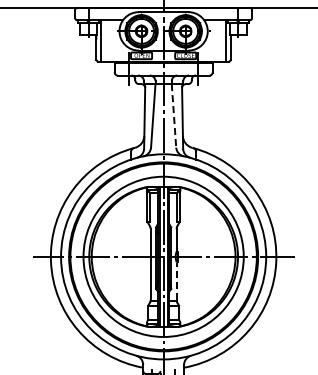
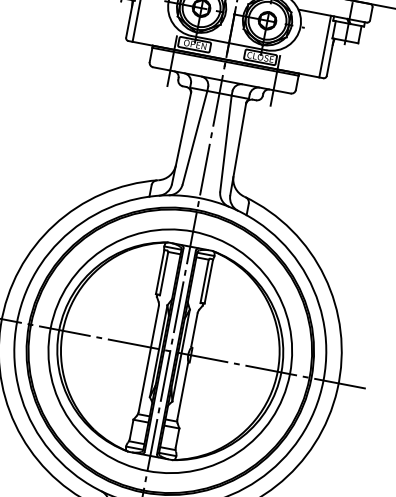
line: (173, 115) -> (225, 142), dashed -> solid
line: (176, 281) -> (182, 391), dashed -> solid

